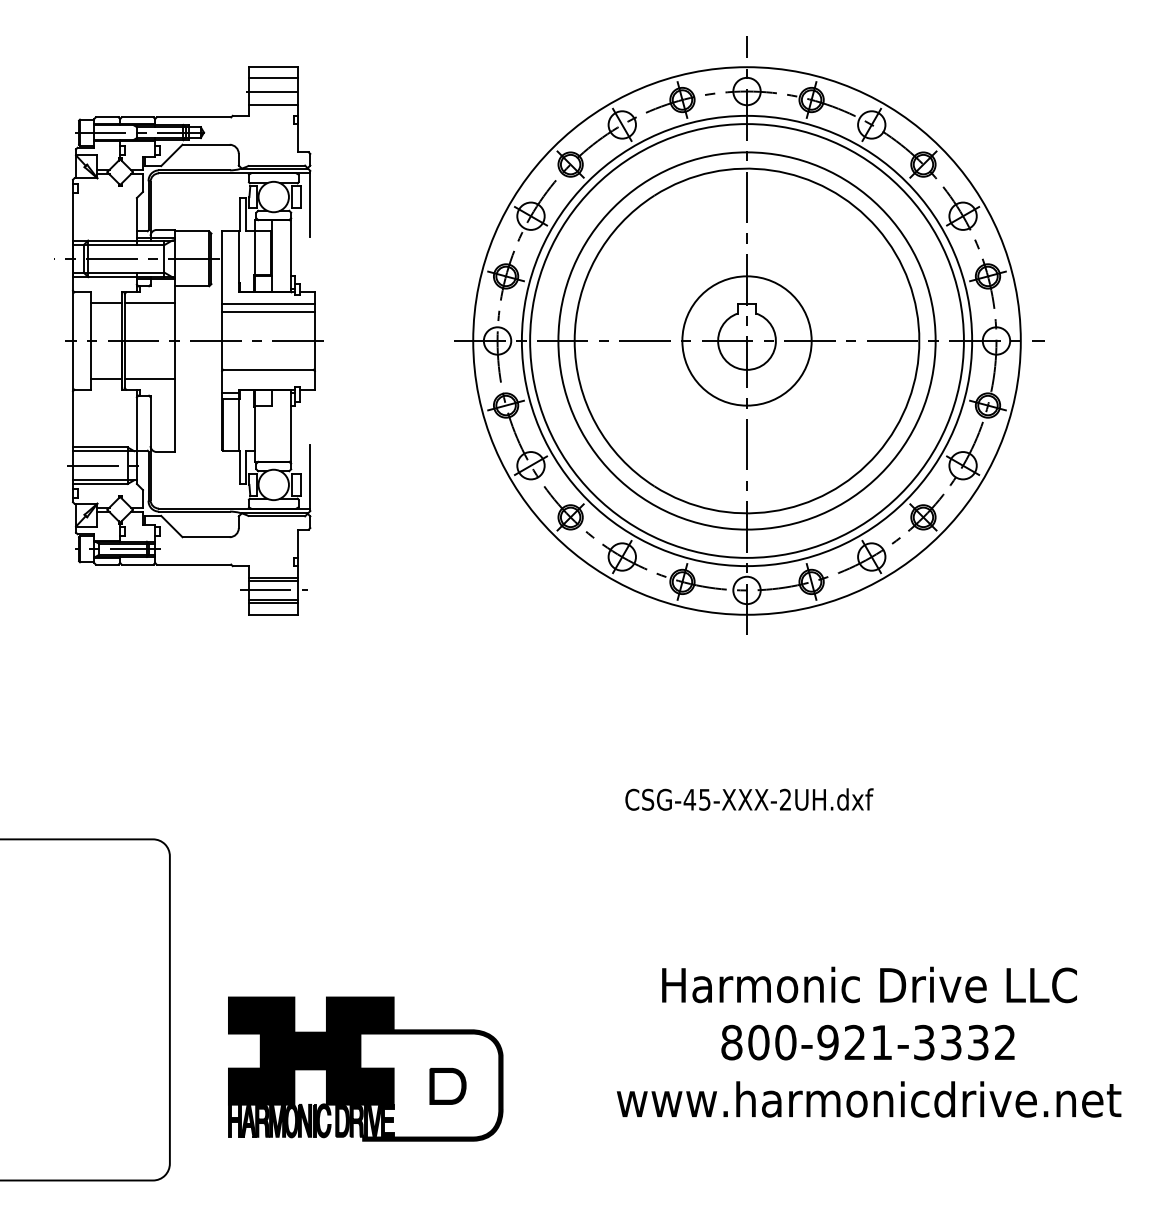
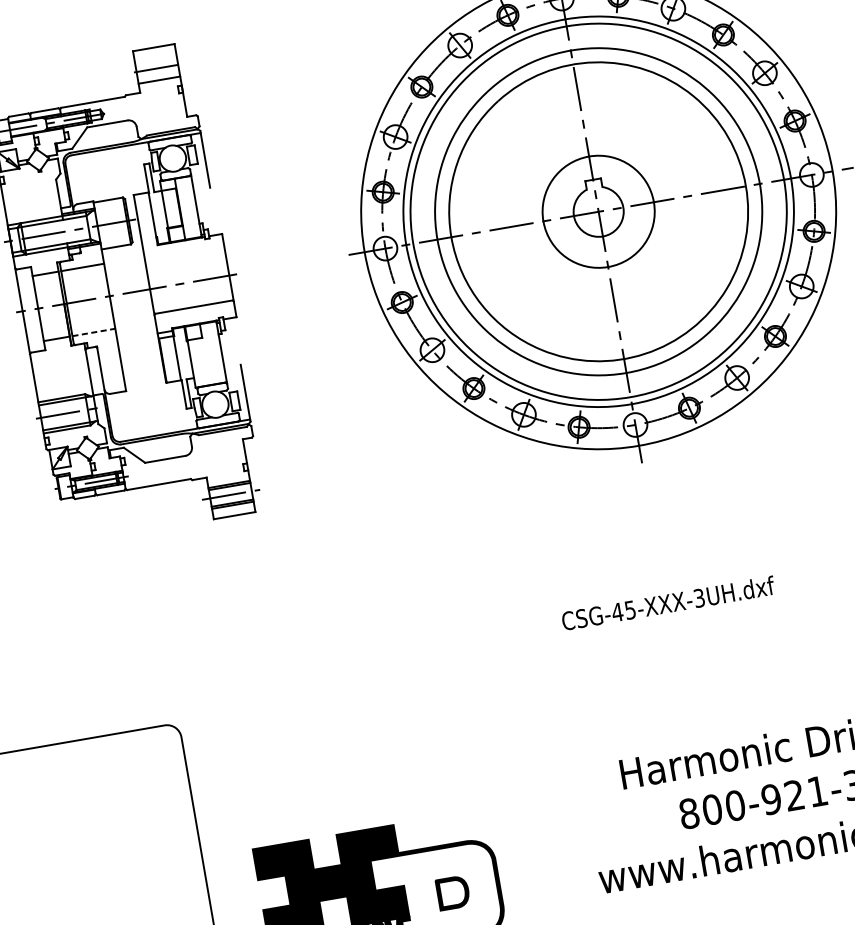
line: (273, 77) -> (155, 56), removed
line: (268, 303) -> (184, 250), removed
line: (268, 312) -> (185, 258), removed
line: (150, 379) -> (94, 332), solid -> dashed
text: (785, 799) -> (699, 597), CSG-45-XXX-2UH.dxf -> CSG-45-XXX-3UH.dxf

